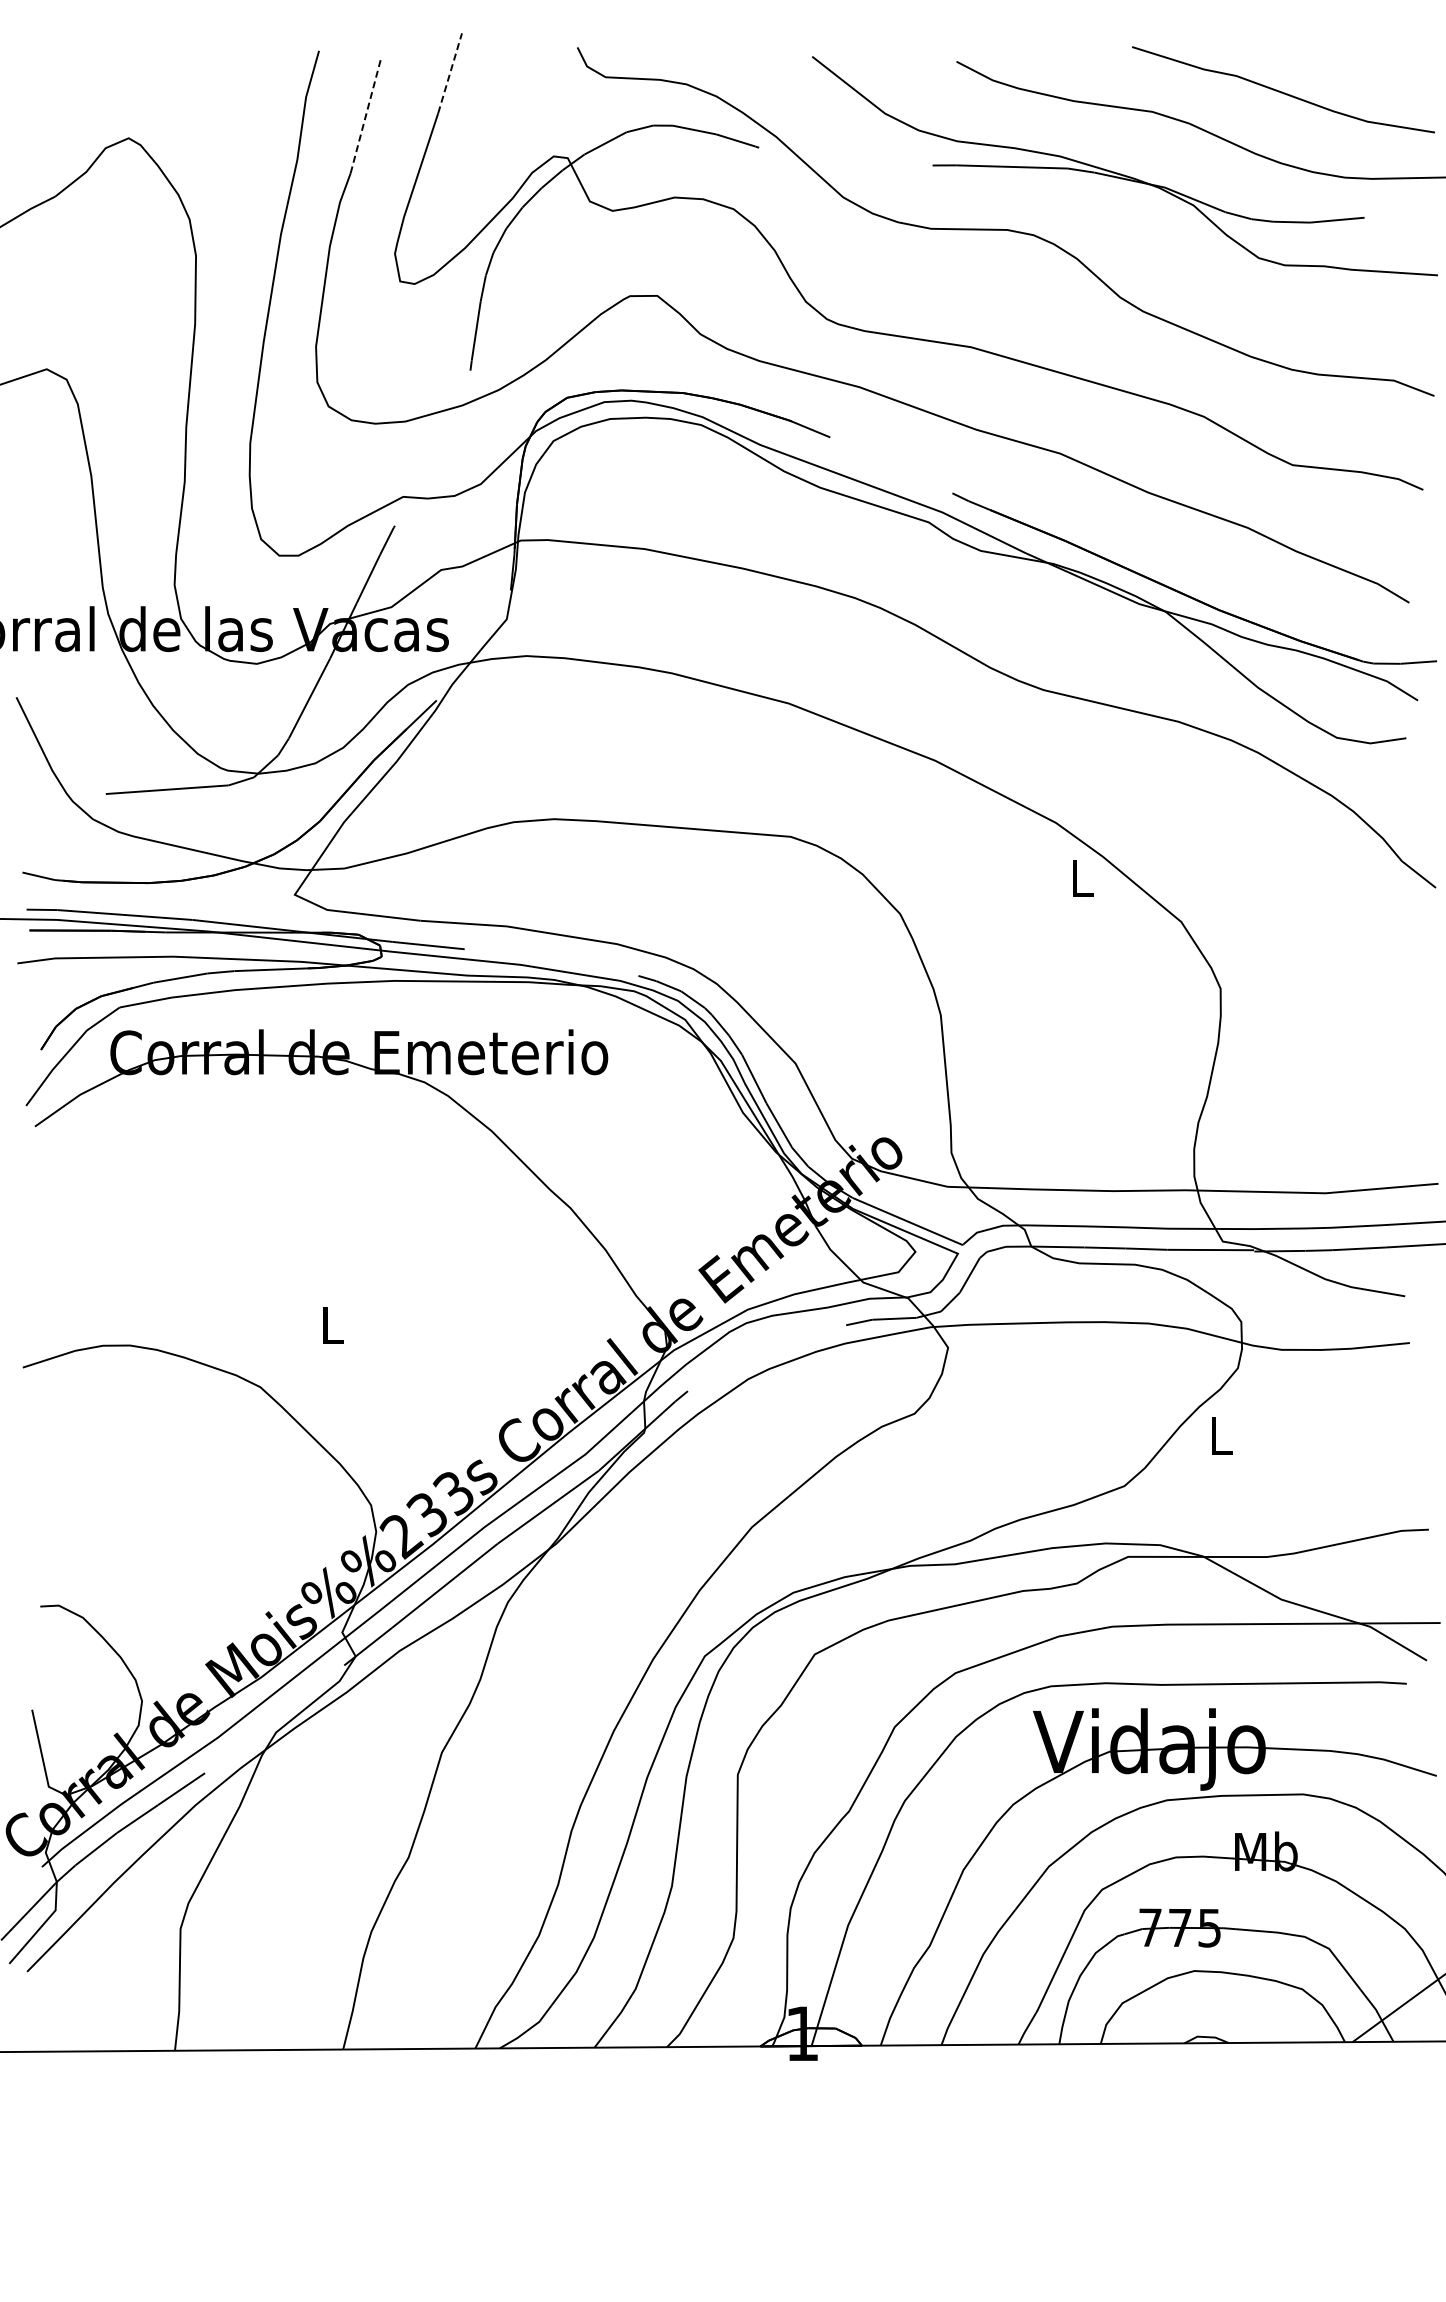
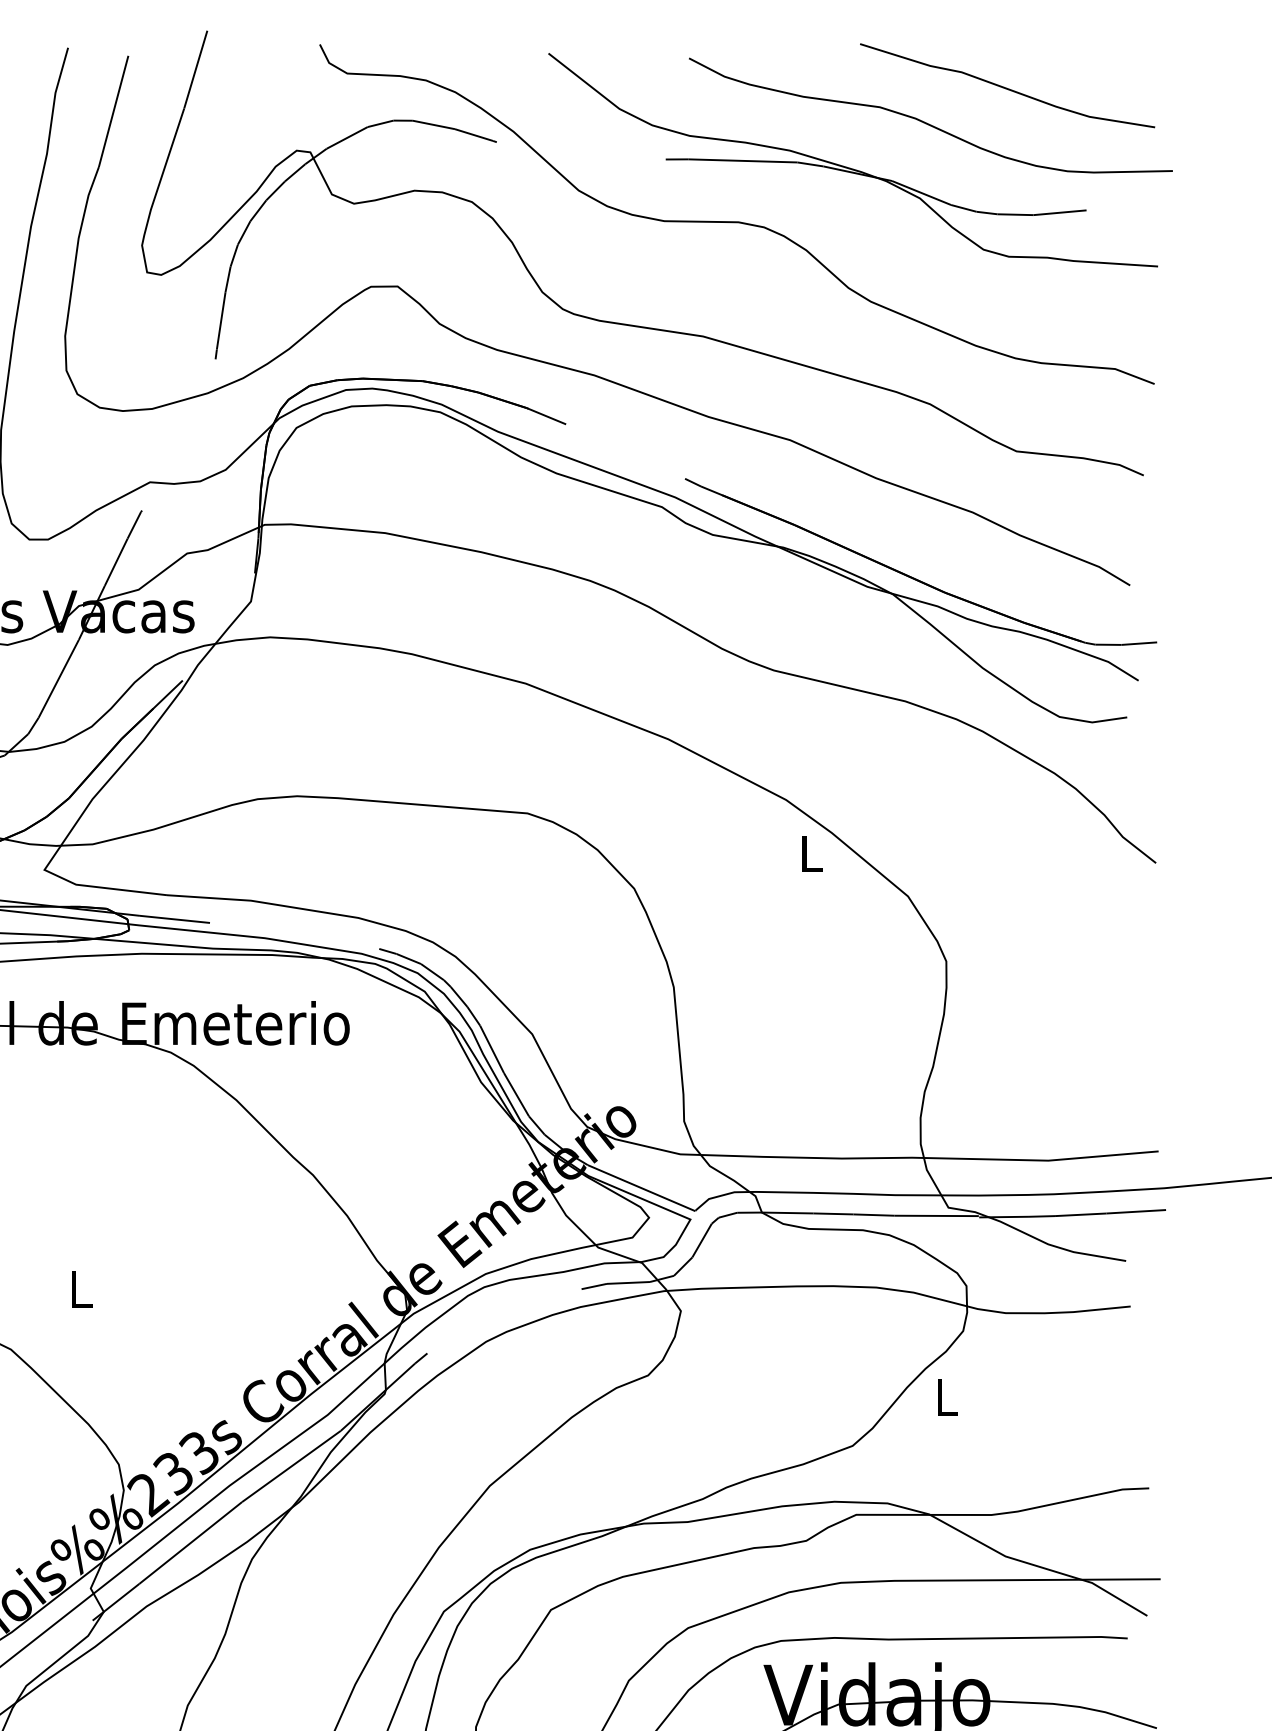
line: (450, 73) -> (196, 69), dashed -> solid
line: (365, 115) -> (113, 110), dashed -> solid

